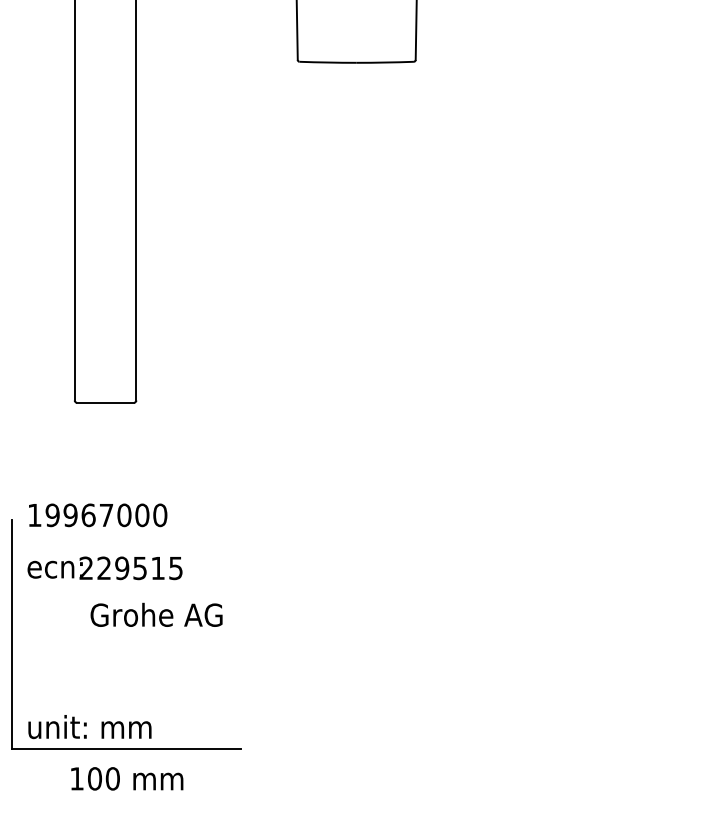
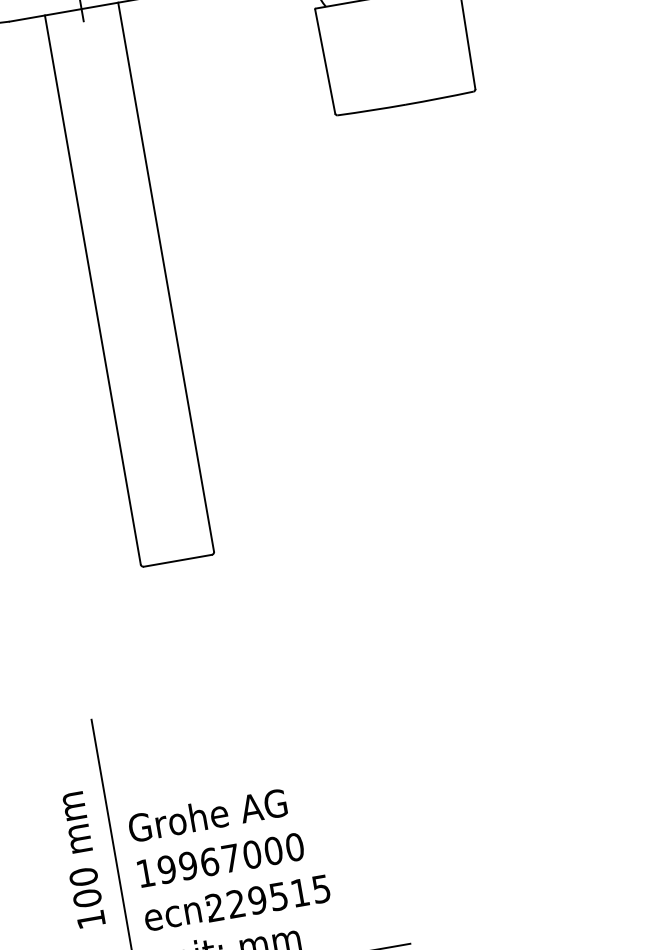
text: (98, 515) -> (221, 860), moved
text: (104, 568) -> (236, 904), moved
text: (156, 614) -> (207, 814), moved

